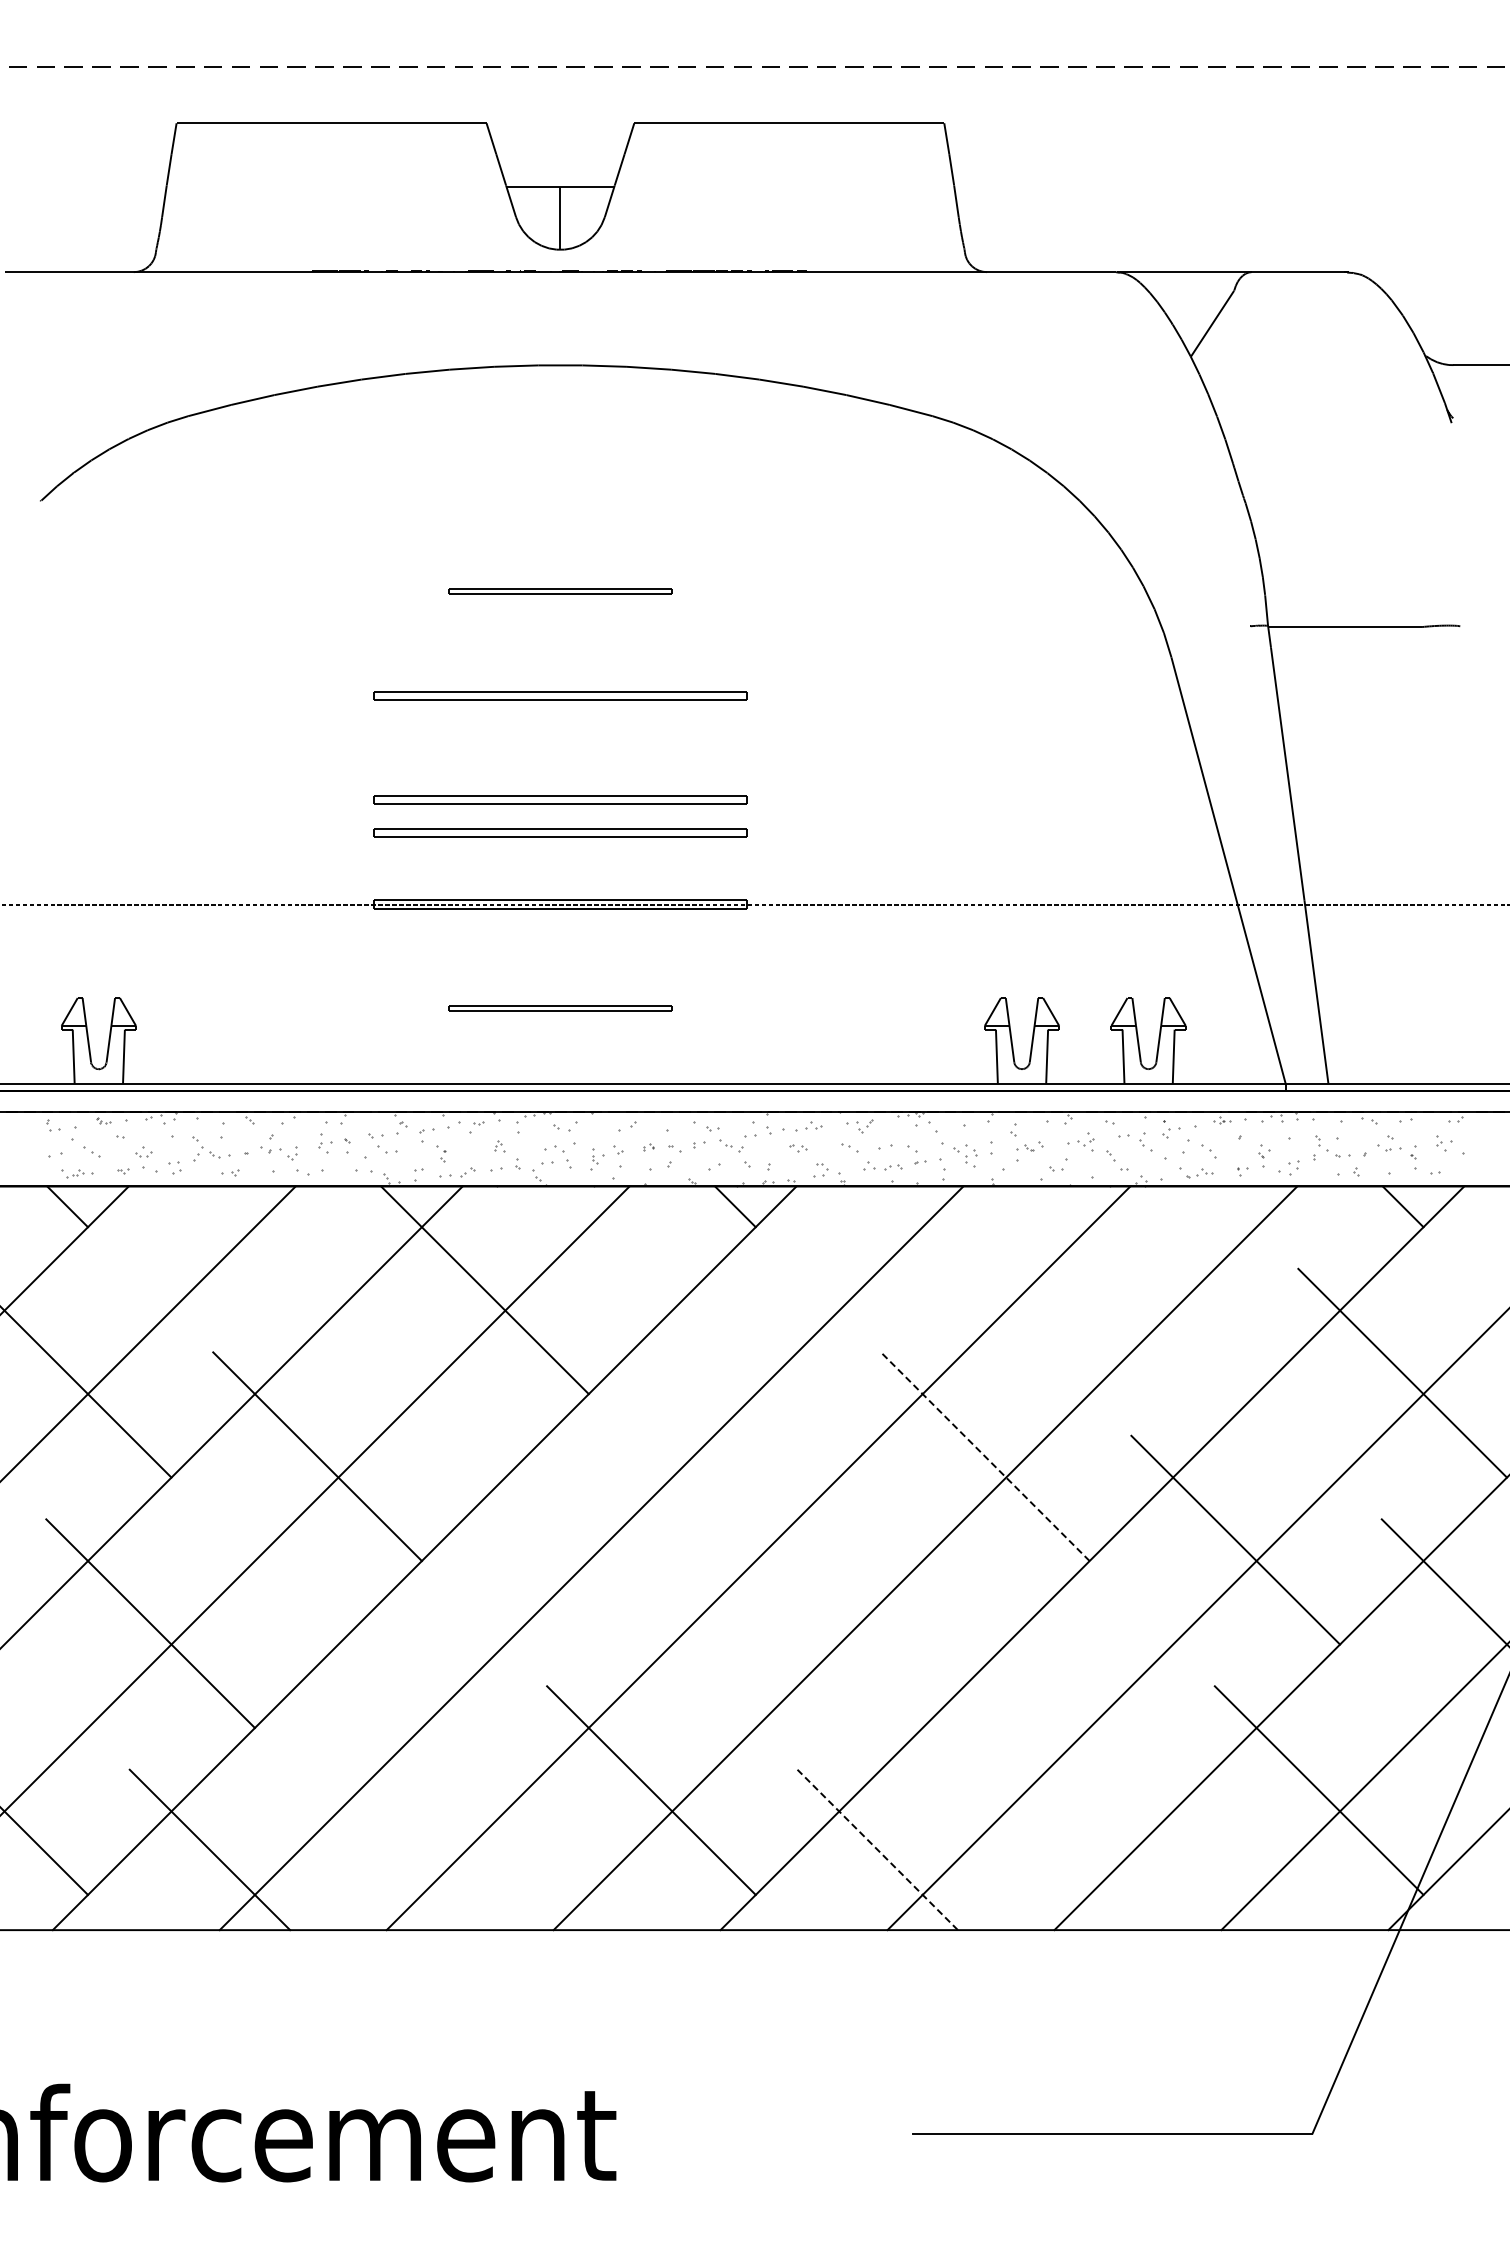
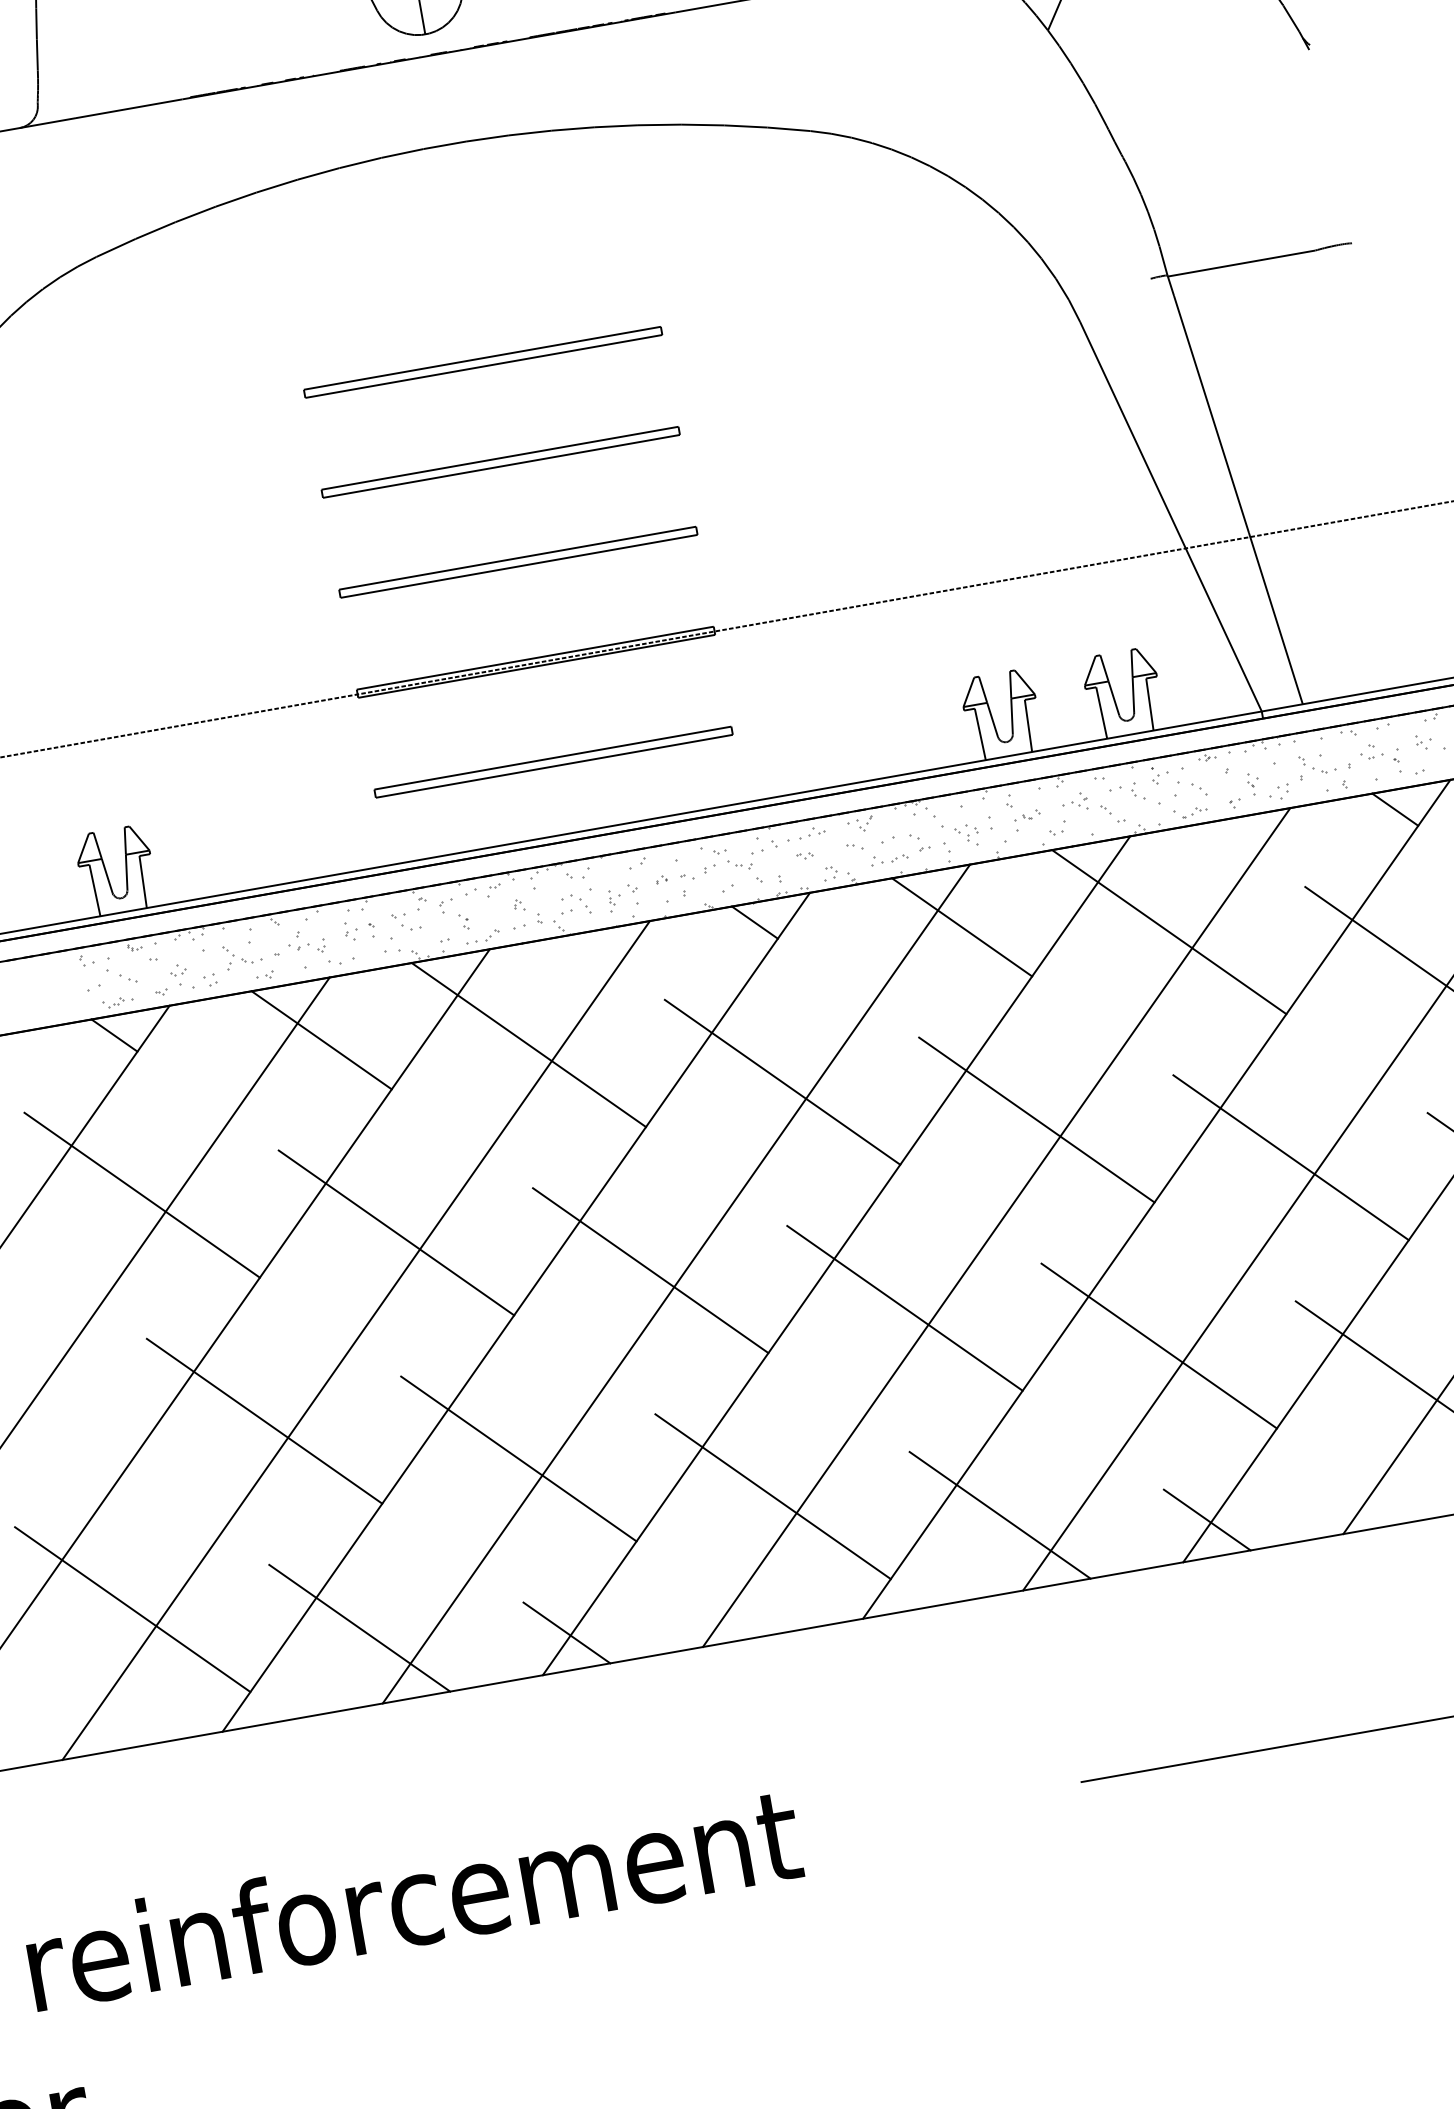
part: (560, 591) -> (483, 362), size x1.67
part: (560, 832) -> (523, 593), removed
part: (560, 1008) -> (553, 762), size x1.67
line: (276, 1248) -> (321, 1040), added
line: (944, 1248) -> (962, 927), added
line: (1152, 1290) -> (1169, 932), added
line: (734, 1372) -> (782, 1081), added
line: (985, 1456) -> (1036, 1119), dashed -> solid
line: (567, 1539) -> (650, 1270), added
line: (818, 1623) -> (905, 1308), added
line: (400, 1706) -> (518, 1458), added
line: (1068, 1706) -> (1158, 1345), added
line: (877, 1849) -> (999, 1514), dashed -> solid
line: (418, 1891) -> (566, 1632), added
line: (1085, 1891) -> (1206, 1520), added

